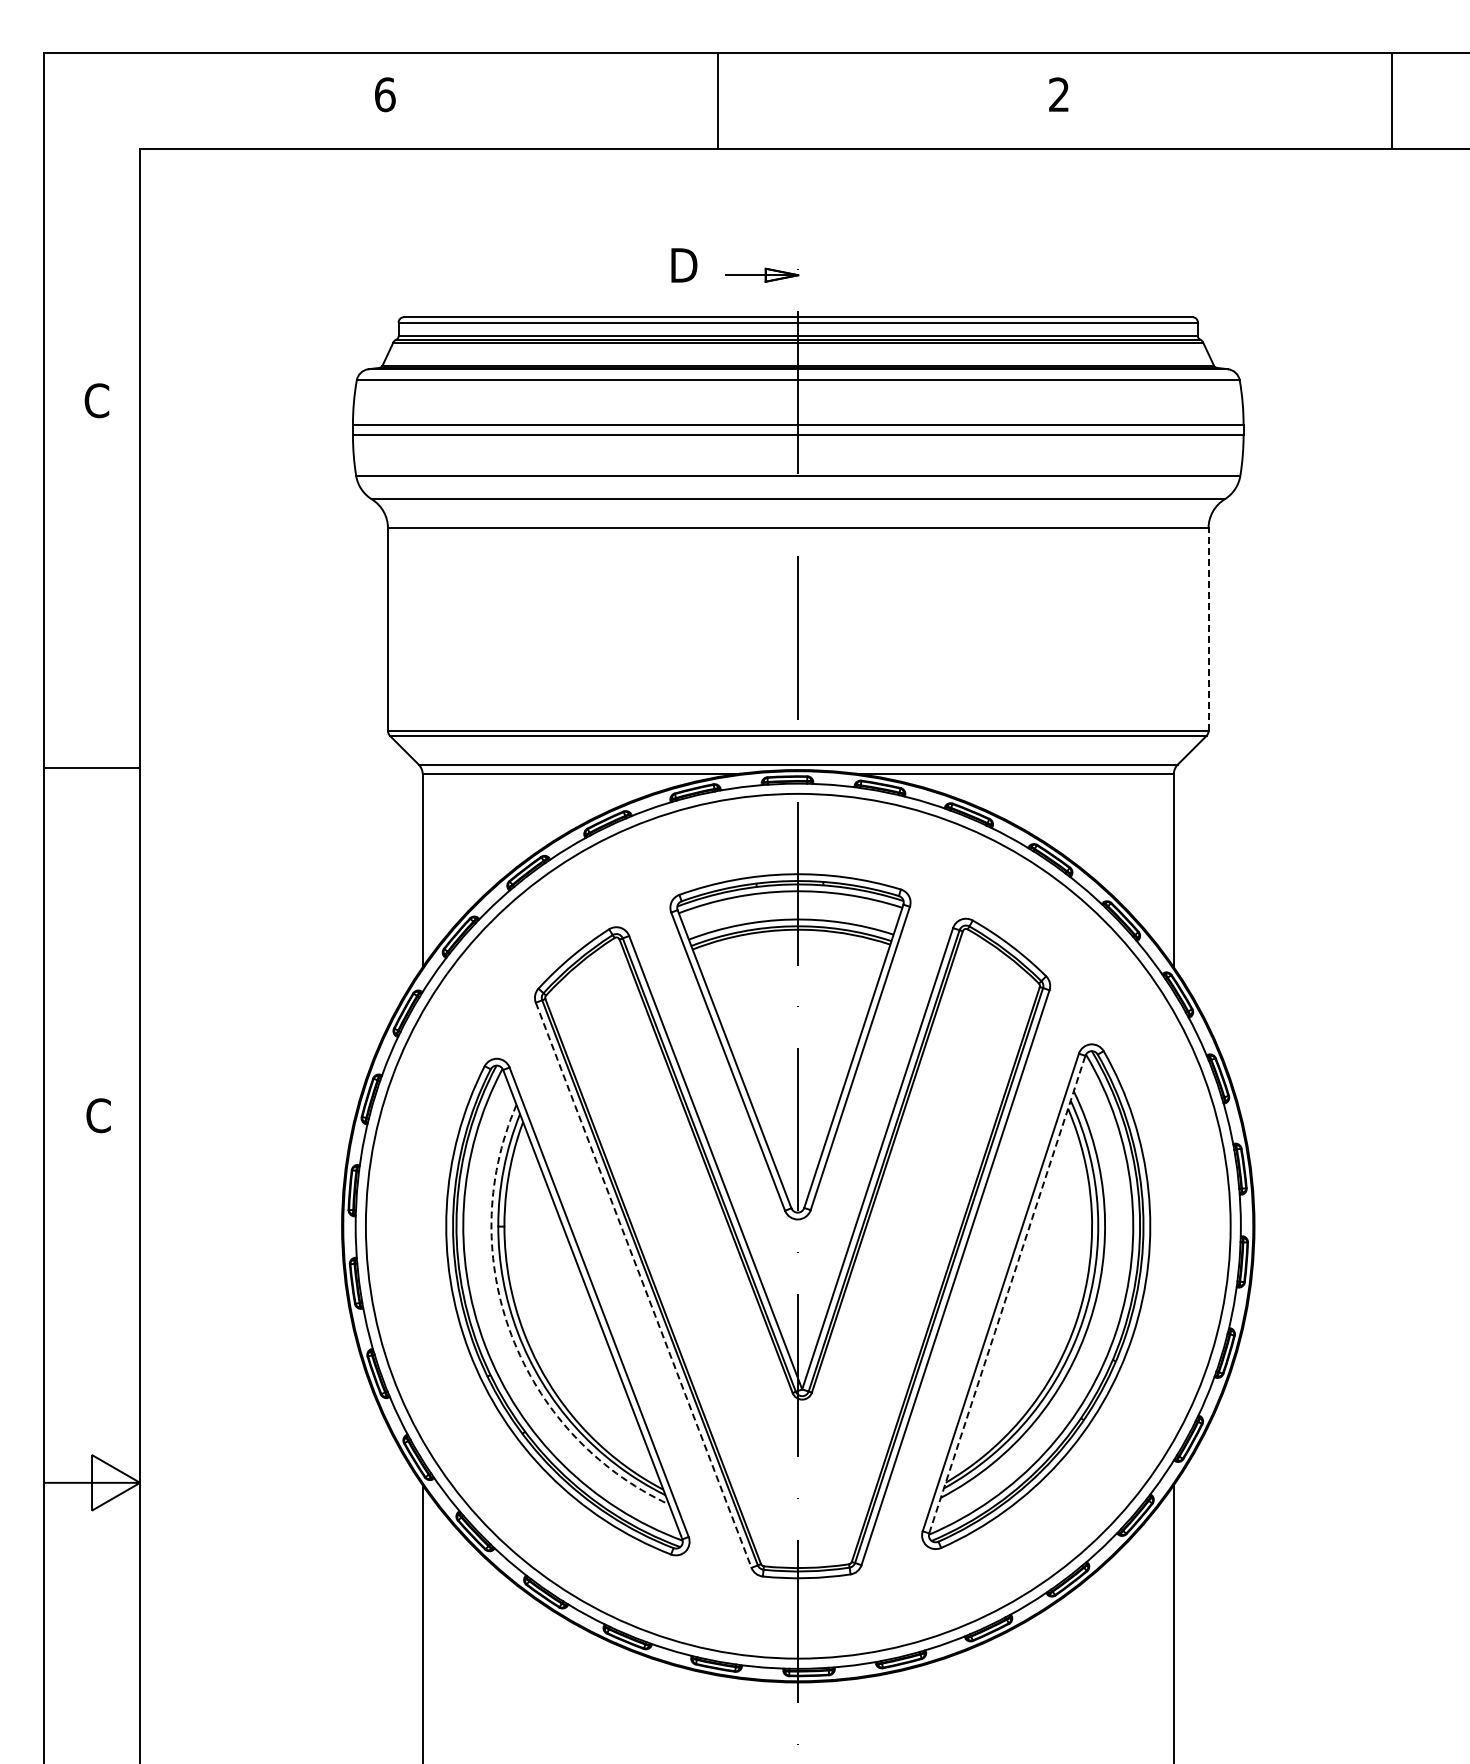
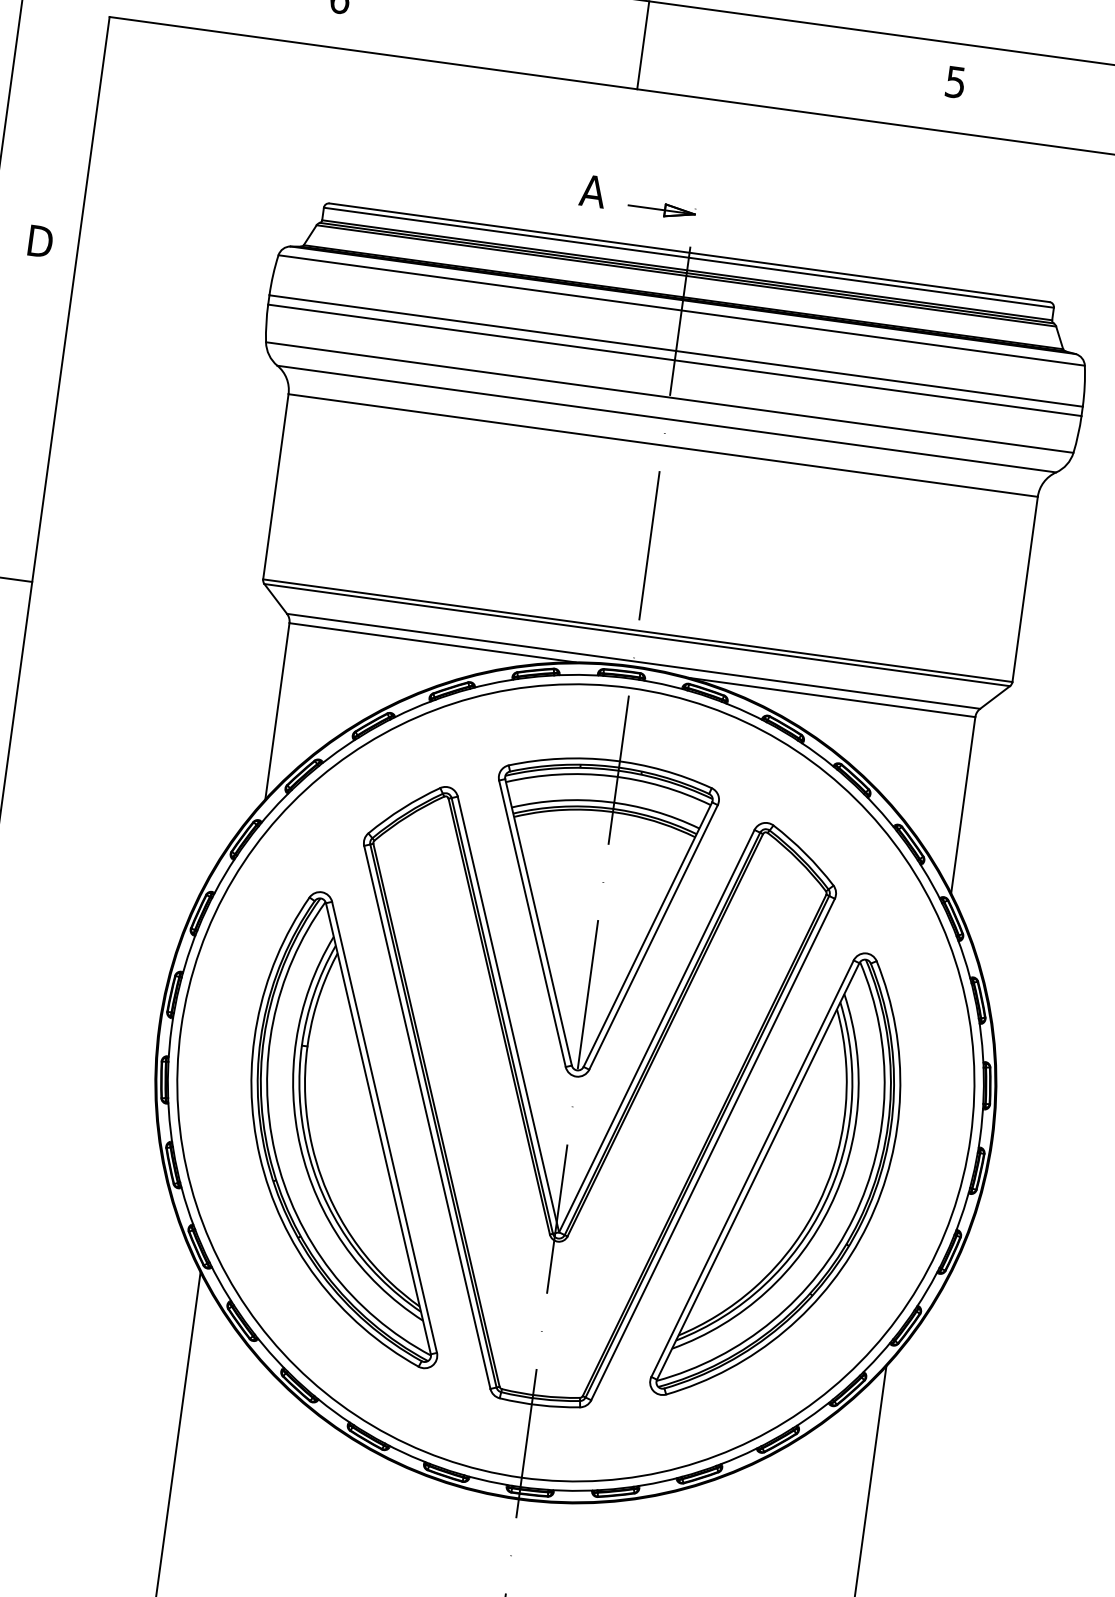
text: (1058, 94) -> (955, 81), 2 -> 5
text: (685, 265) -> (593, 191), D -> A
text: (97, 400) -> (39, 241), C -> D
line: (1208, 629) -> (1025, 589), dashed -> solid
line: (643, 1285) -> (427, 1117), dashed -> solid
line: (1007, 1294) -> (758, 1171), dashed -> solid
arc: (511, 1335) -> (300, 1146), dashed -> solid

